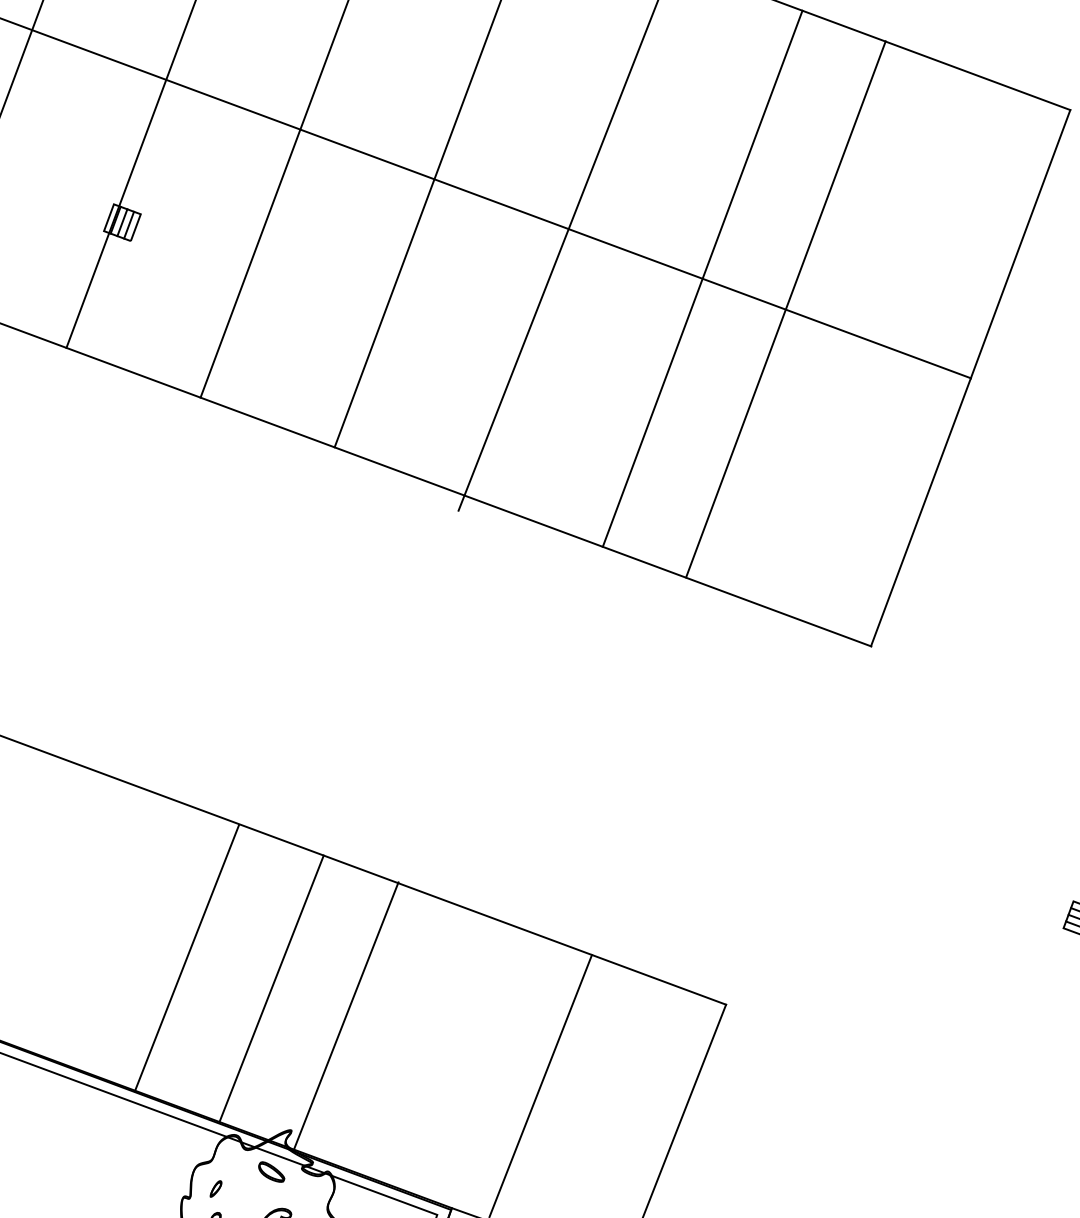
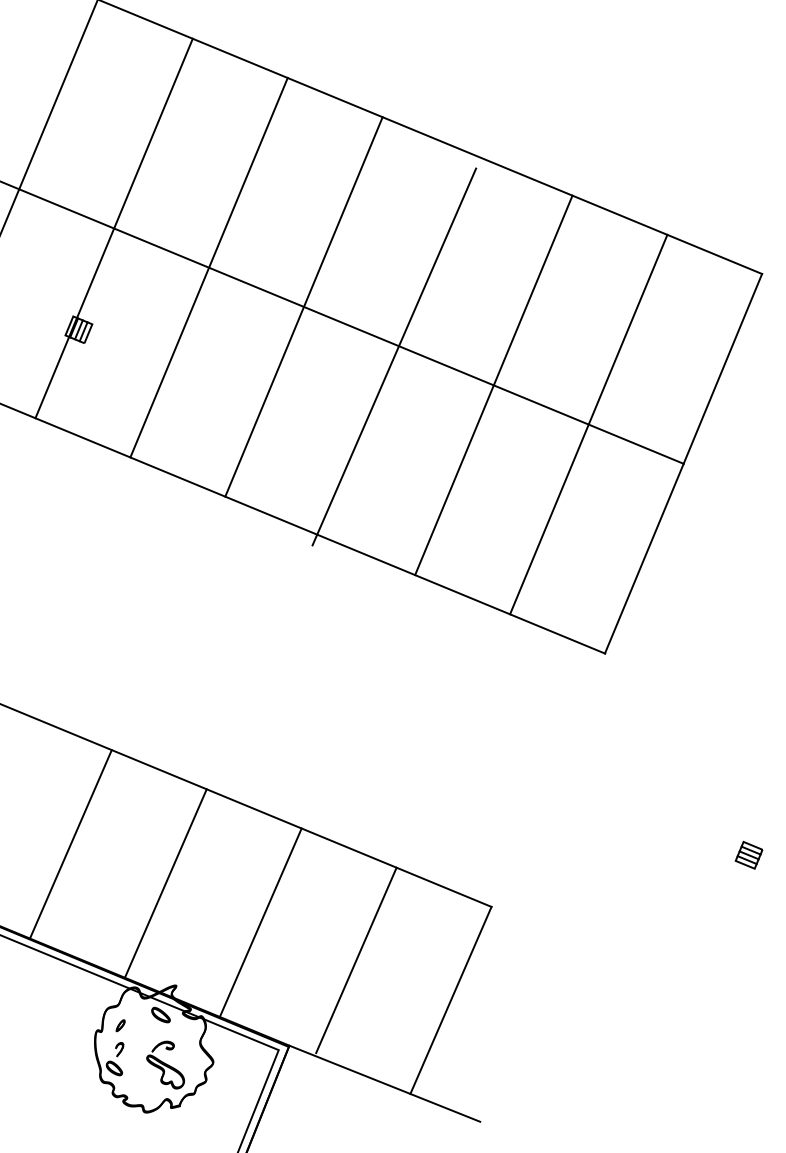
line: (785, 309) -> (588, 424), moved
line: (186, 958) -> (70, 844), moved
line: (345, 1015) -> (260, 922), moved

